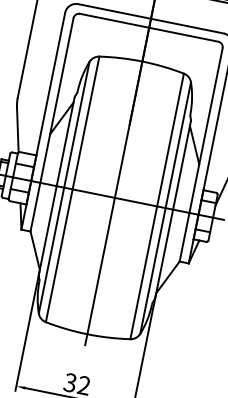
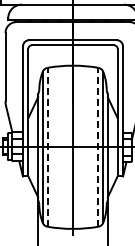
line: (72, 187) -> (47, 146), solid -> dashed
line: (157, 205) -> (98, 146), solid -> dashed

